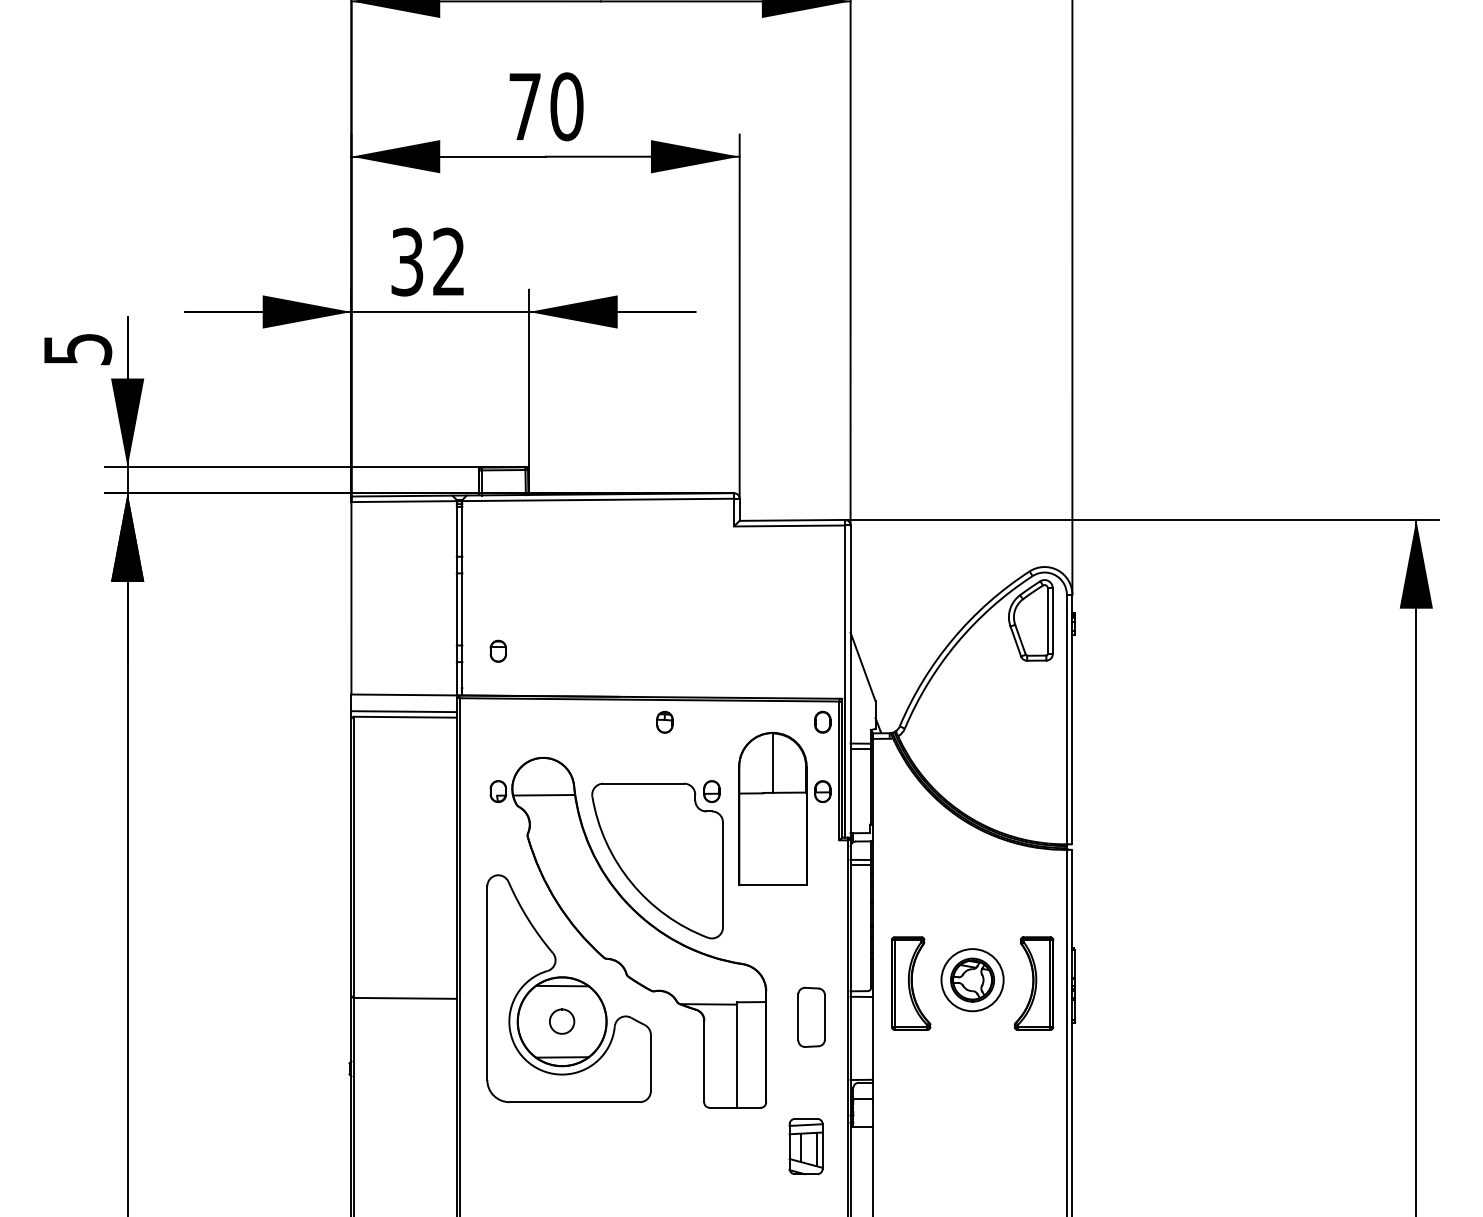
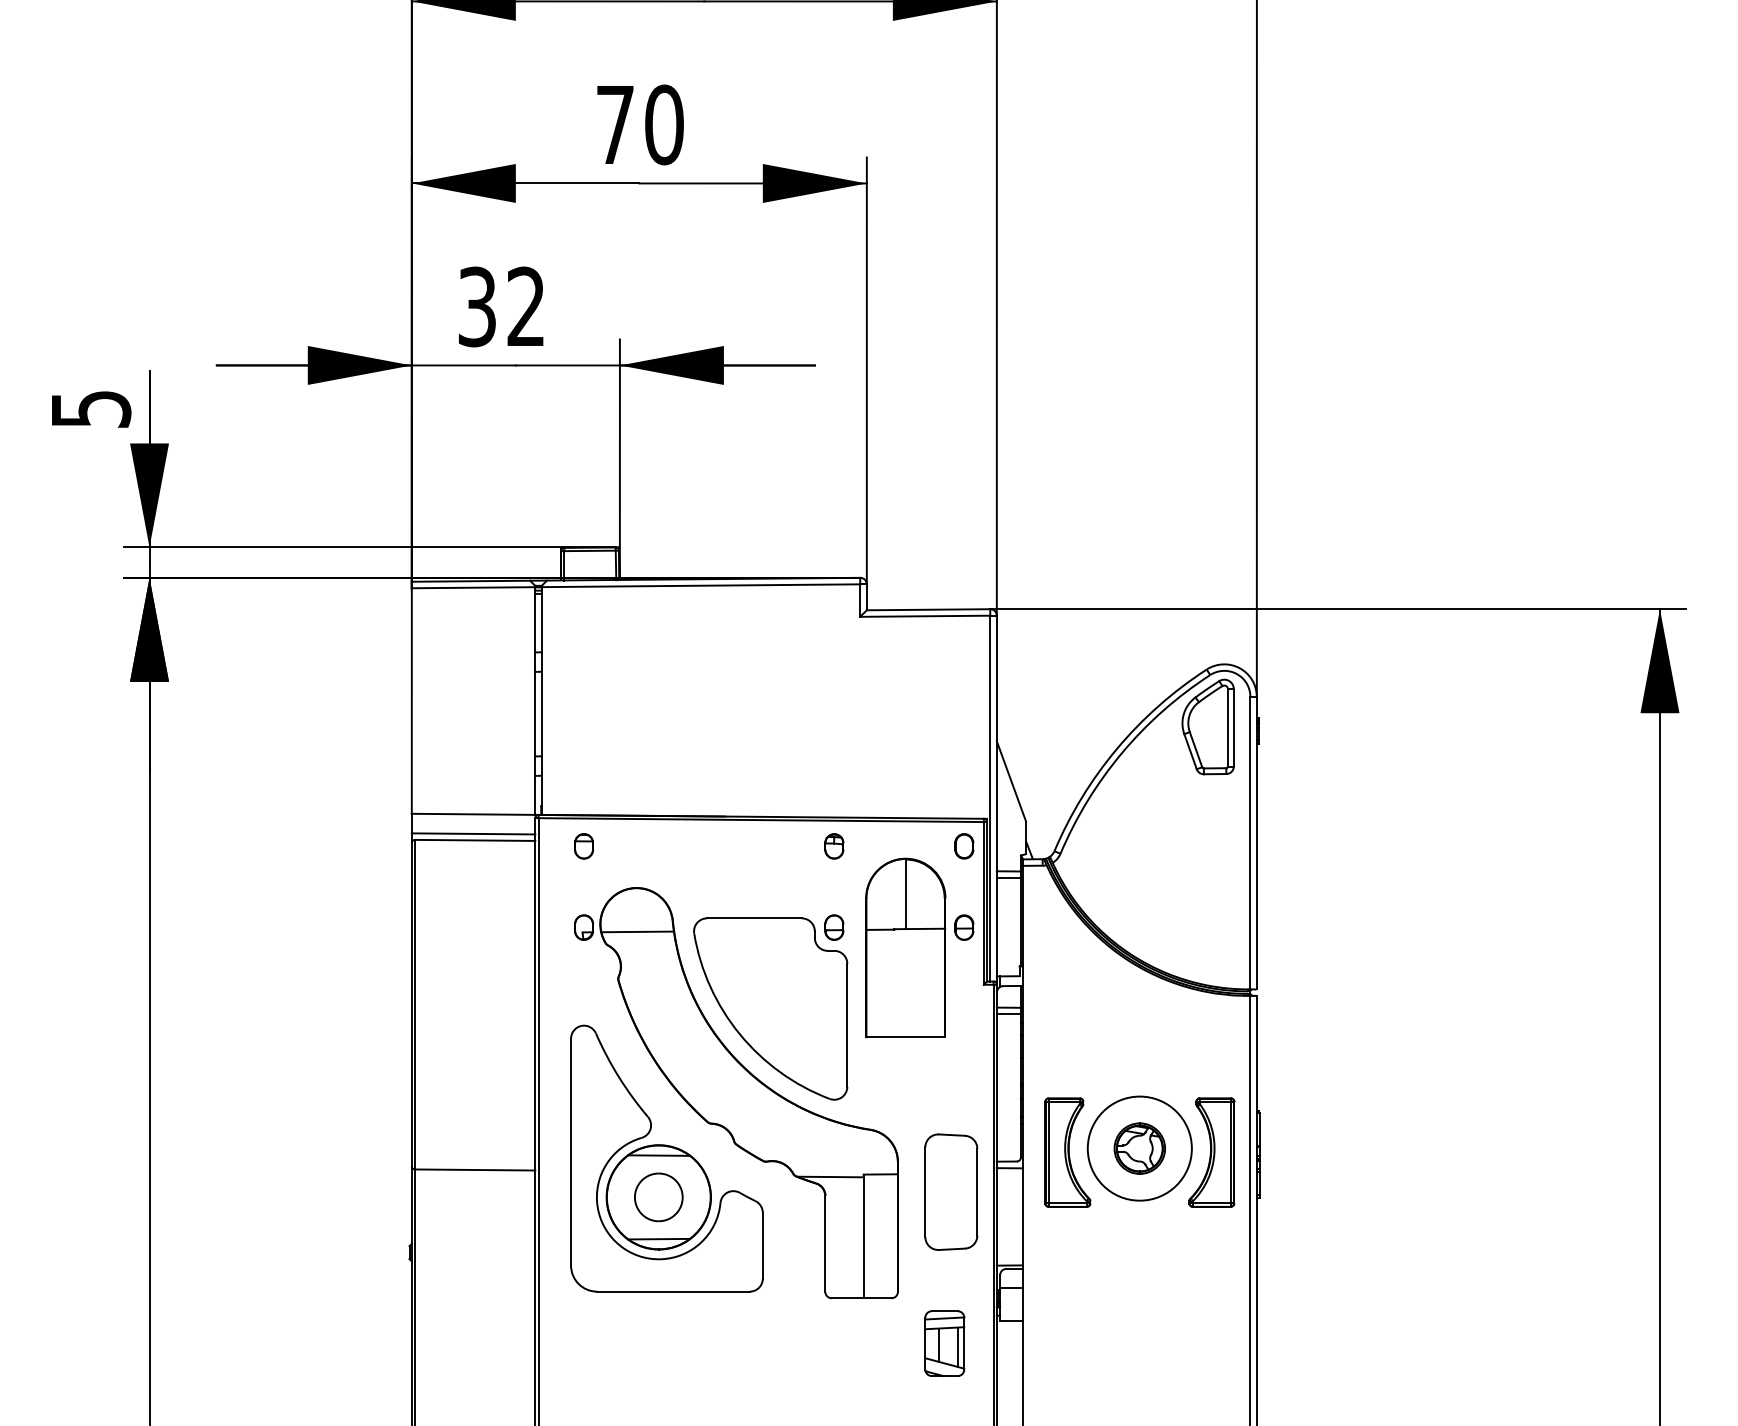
part: (497, 650) -> (583, 845), moved
part: (664, 721) -> (833, 845), moved
circle: (972, 979) -> (1139, 1147), size x1.43
part: (811, 1017) -> (951, 1192), size x1.67
part: (561, 1021) -> (658, 1197), size x1.67

